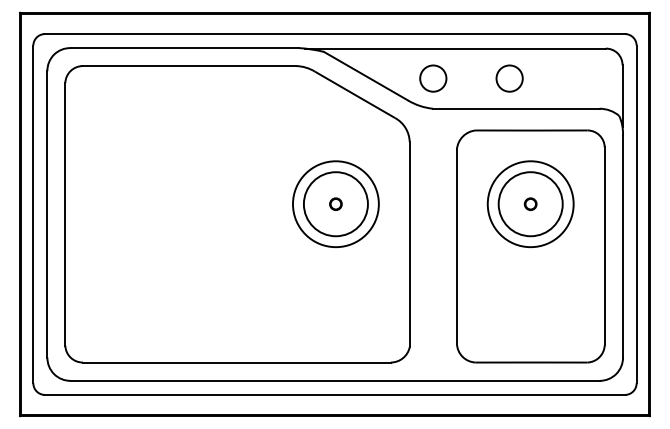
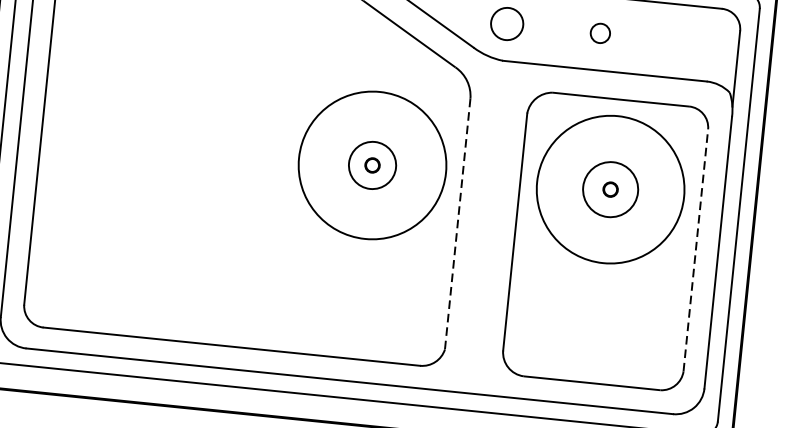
circle: (509, 78) -> (600, 33), size x0.6
circle: (335, 204) -> (371, 165), size x0.6
circle: (335, 204) -> (371, 165), size x1.4
circle: (530, 204) -> (610, 189), size x0.7
circle: (530, 204) -> (610, 189), size x1.4
line: (409, 244) -> (457, 223), solid -> dashed
line: (604, 245) -> (695, 249), solid -> dashed

